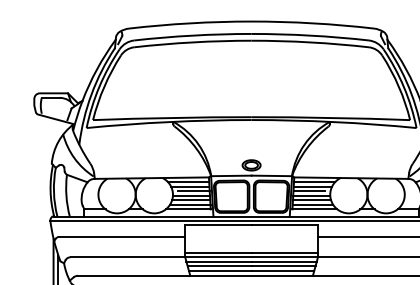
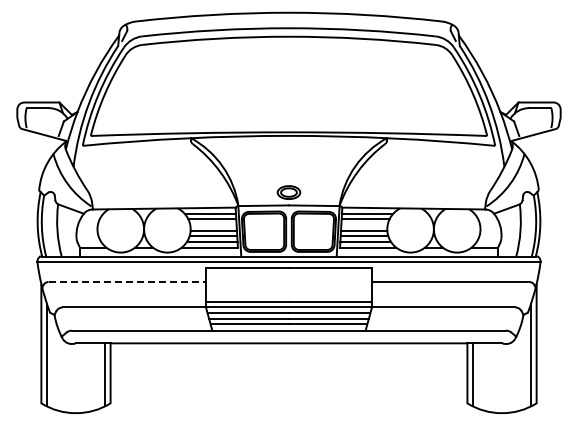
line: (193, 191) -> (216, 225), removed
line: (308, 191) -> (360, 225), removed
line: (122, 237) -> (127, 282), solid -> dashed

